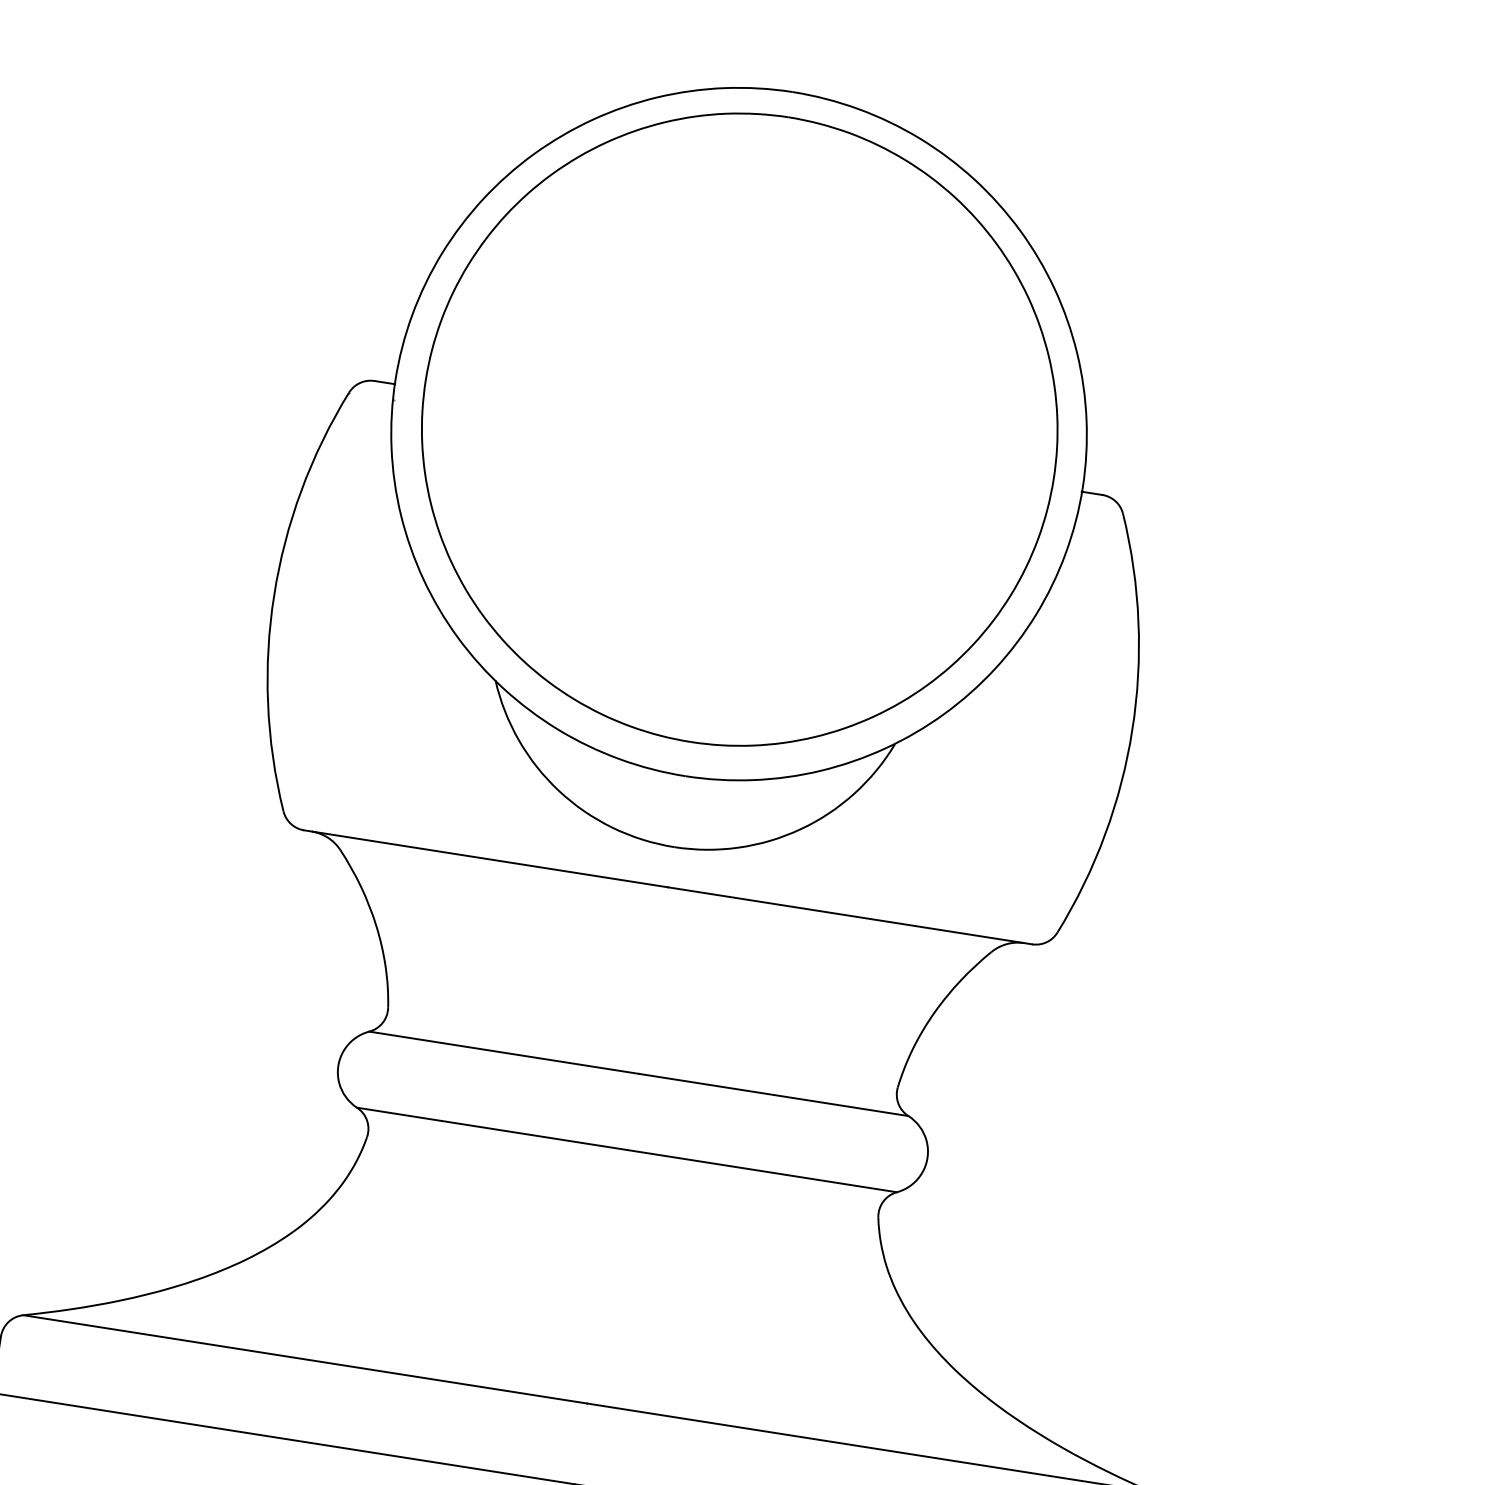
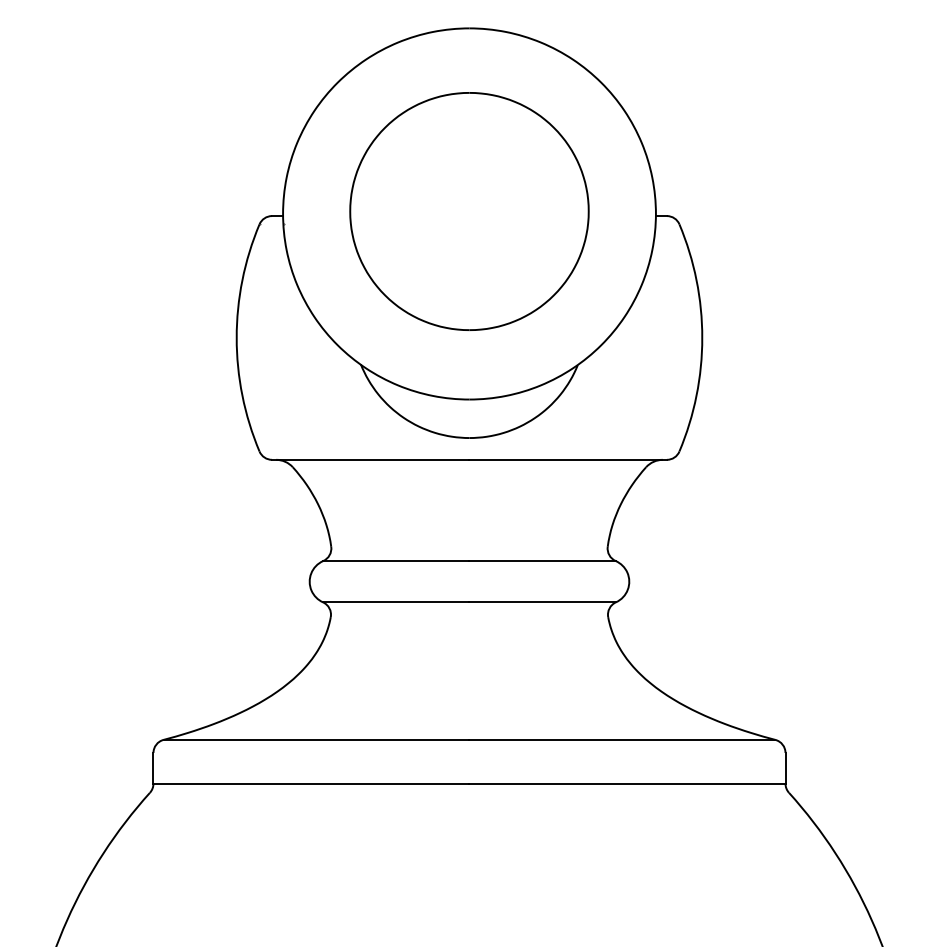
part: (739, 429) -> (469, 211), size x0.7

